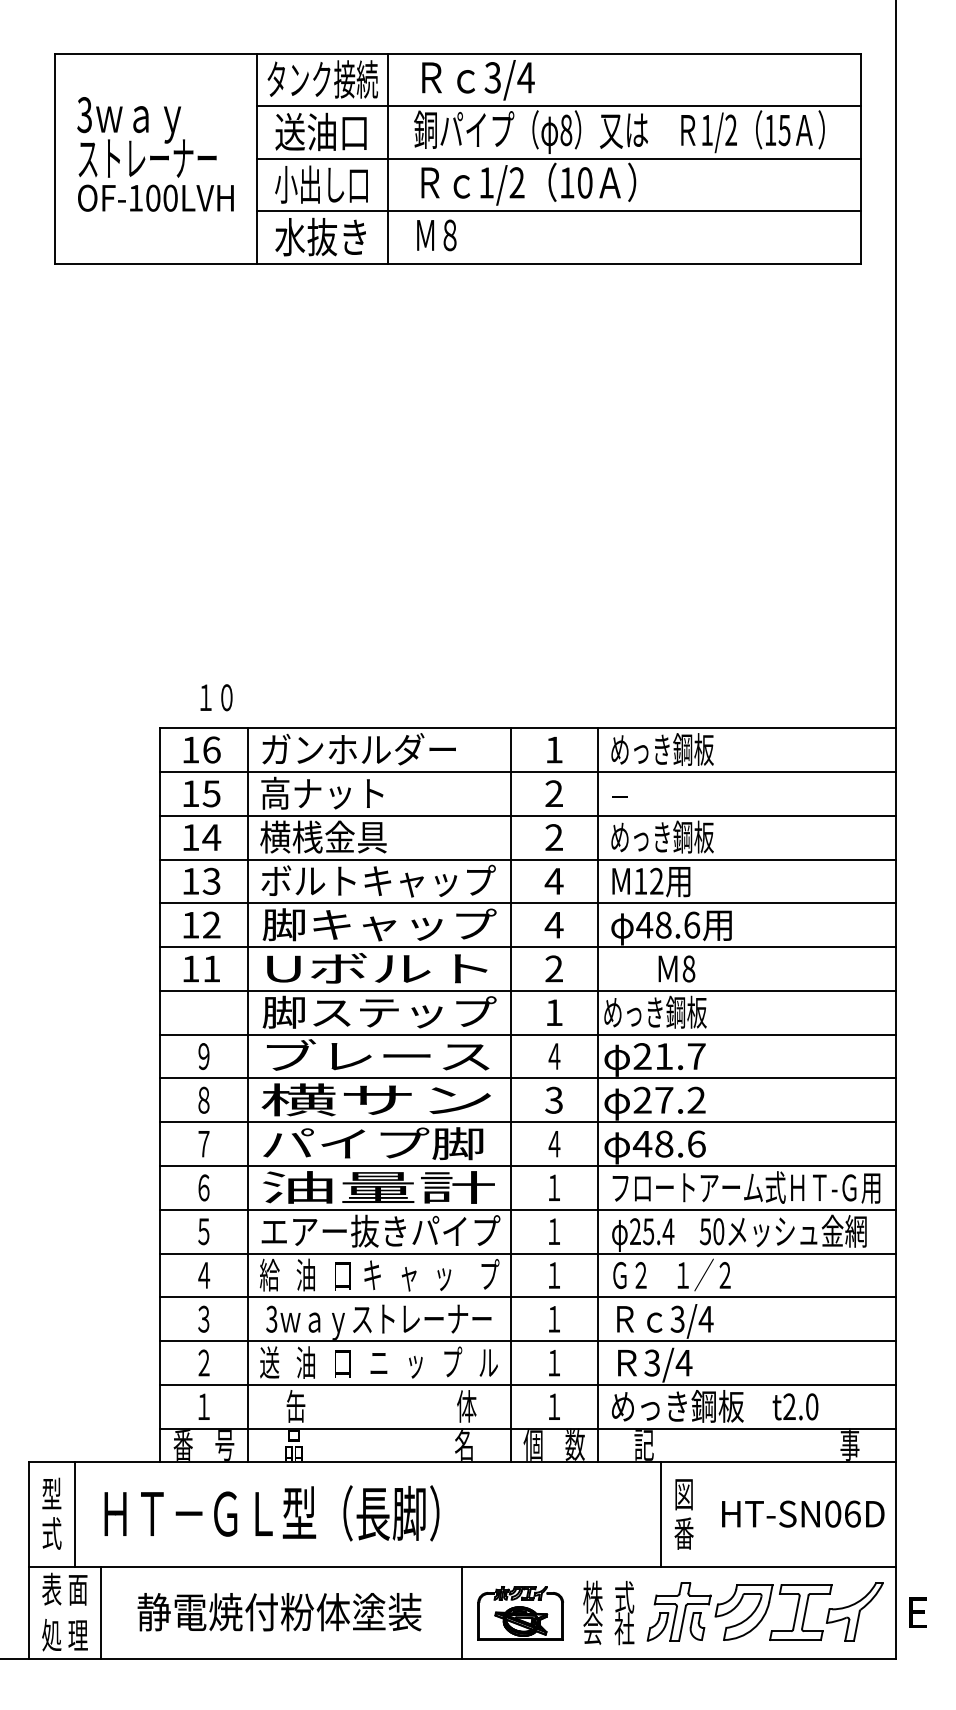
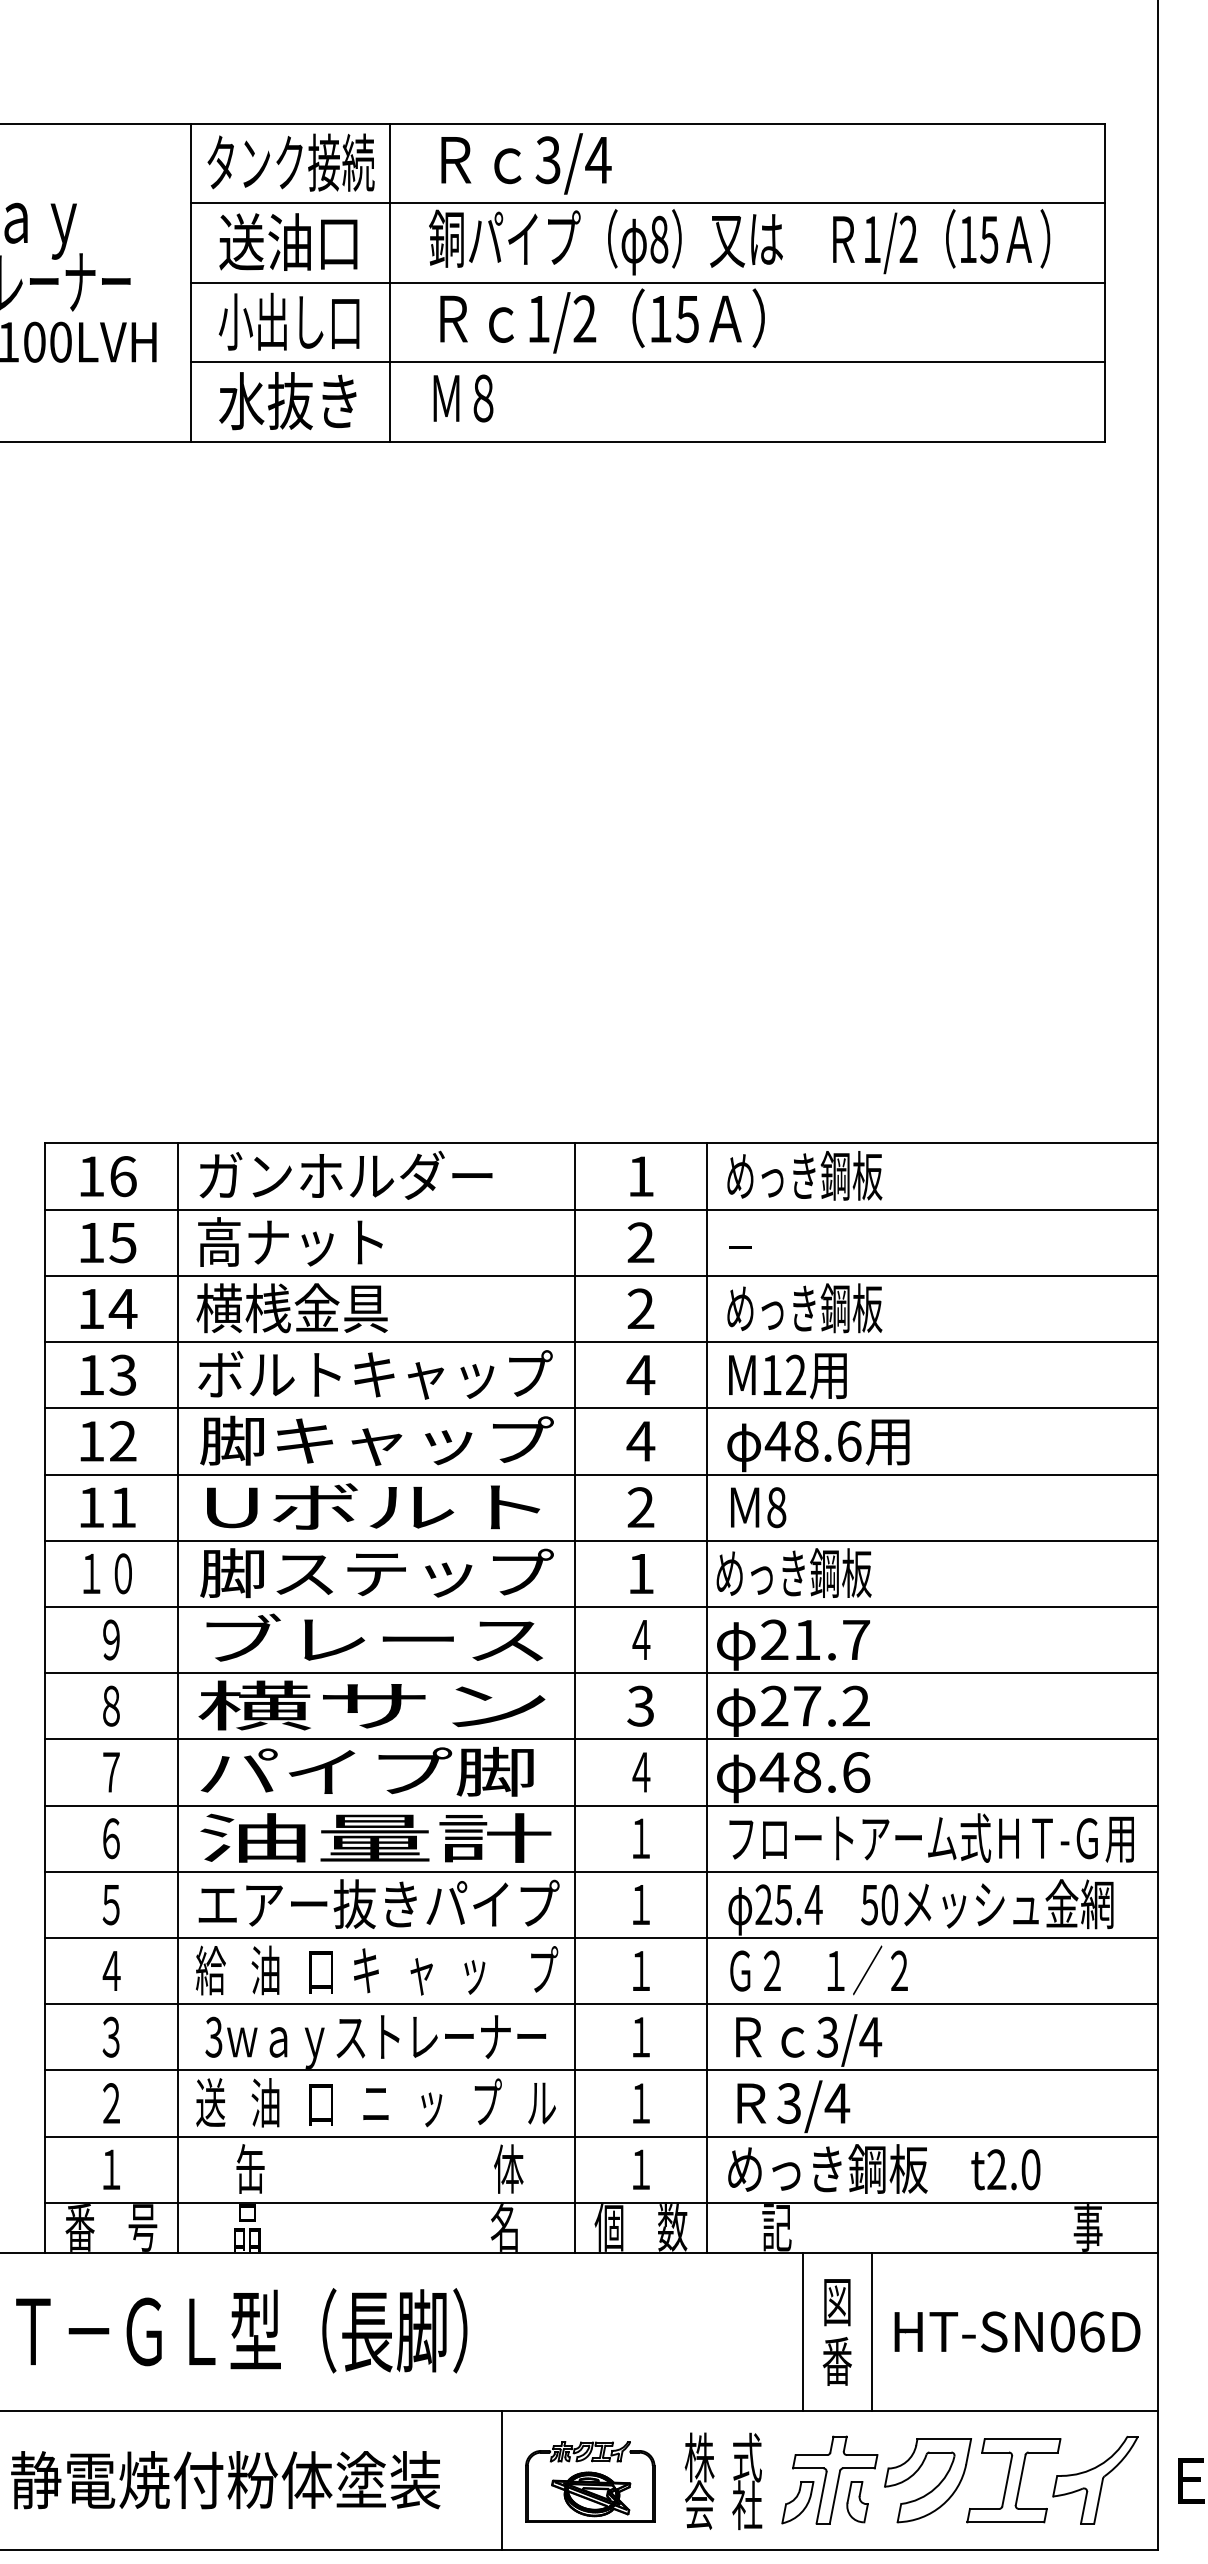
text: (584, 182) -> (686, 318), 10 -> 15
text: (216, 697) -> (107, 1573), moved
text: (676, 968) -> (757, 1506), moved
line: (707, 1513) -> (872, 2330), added

